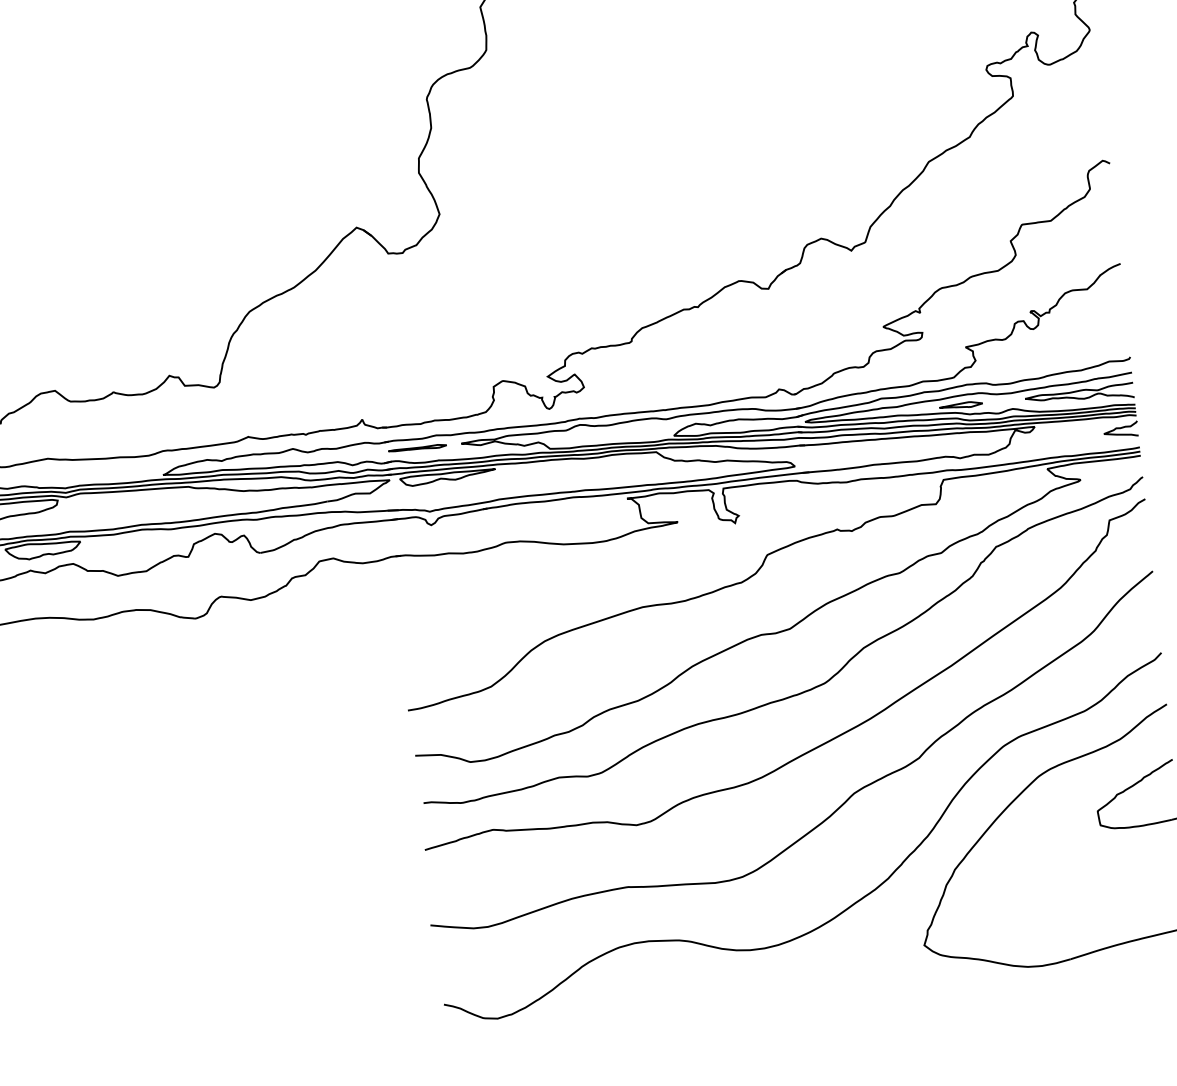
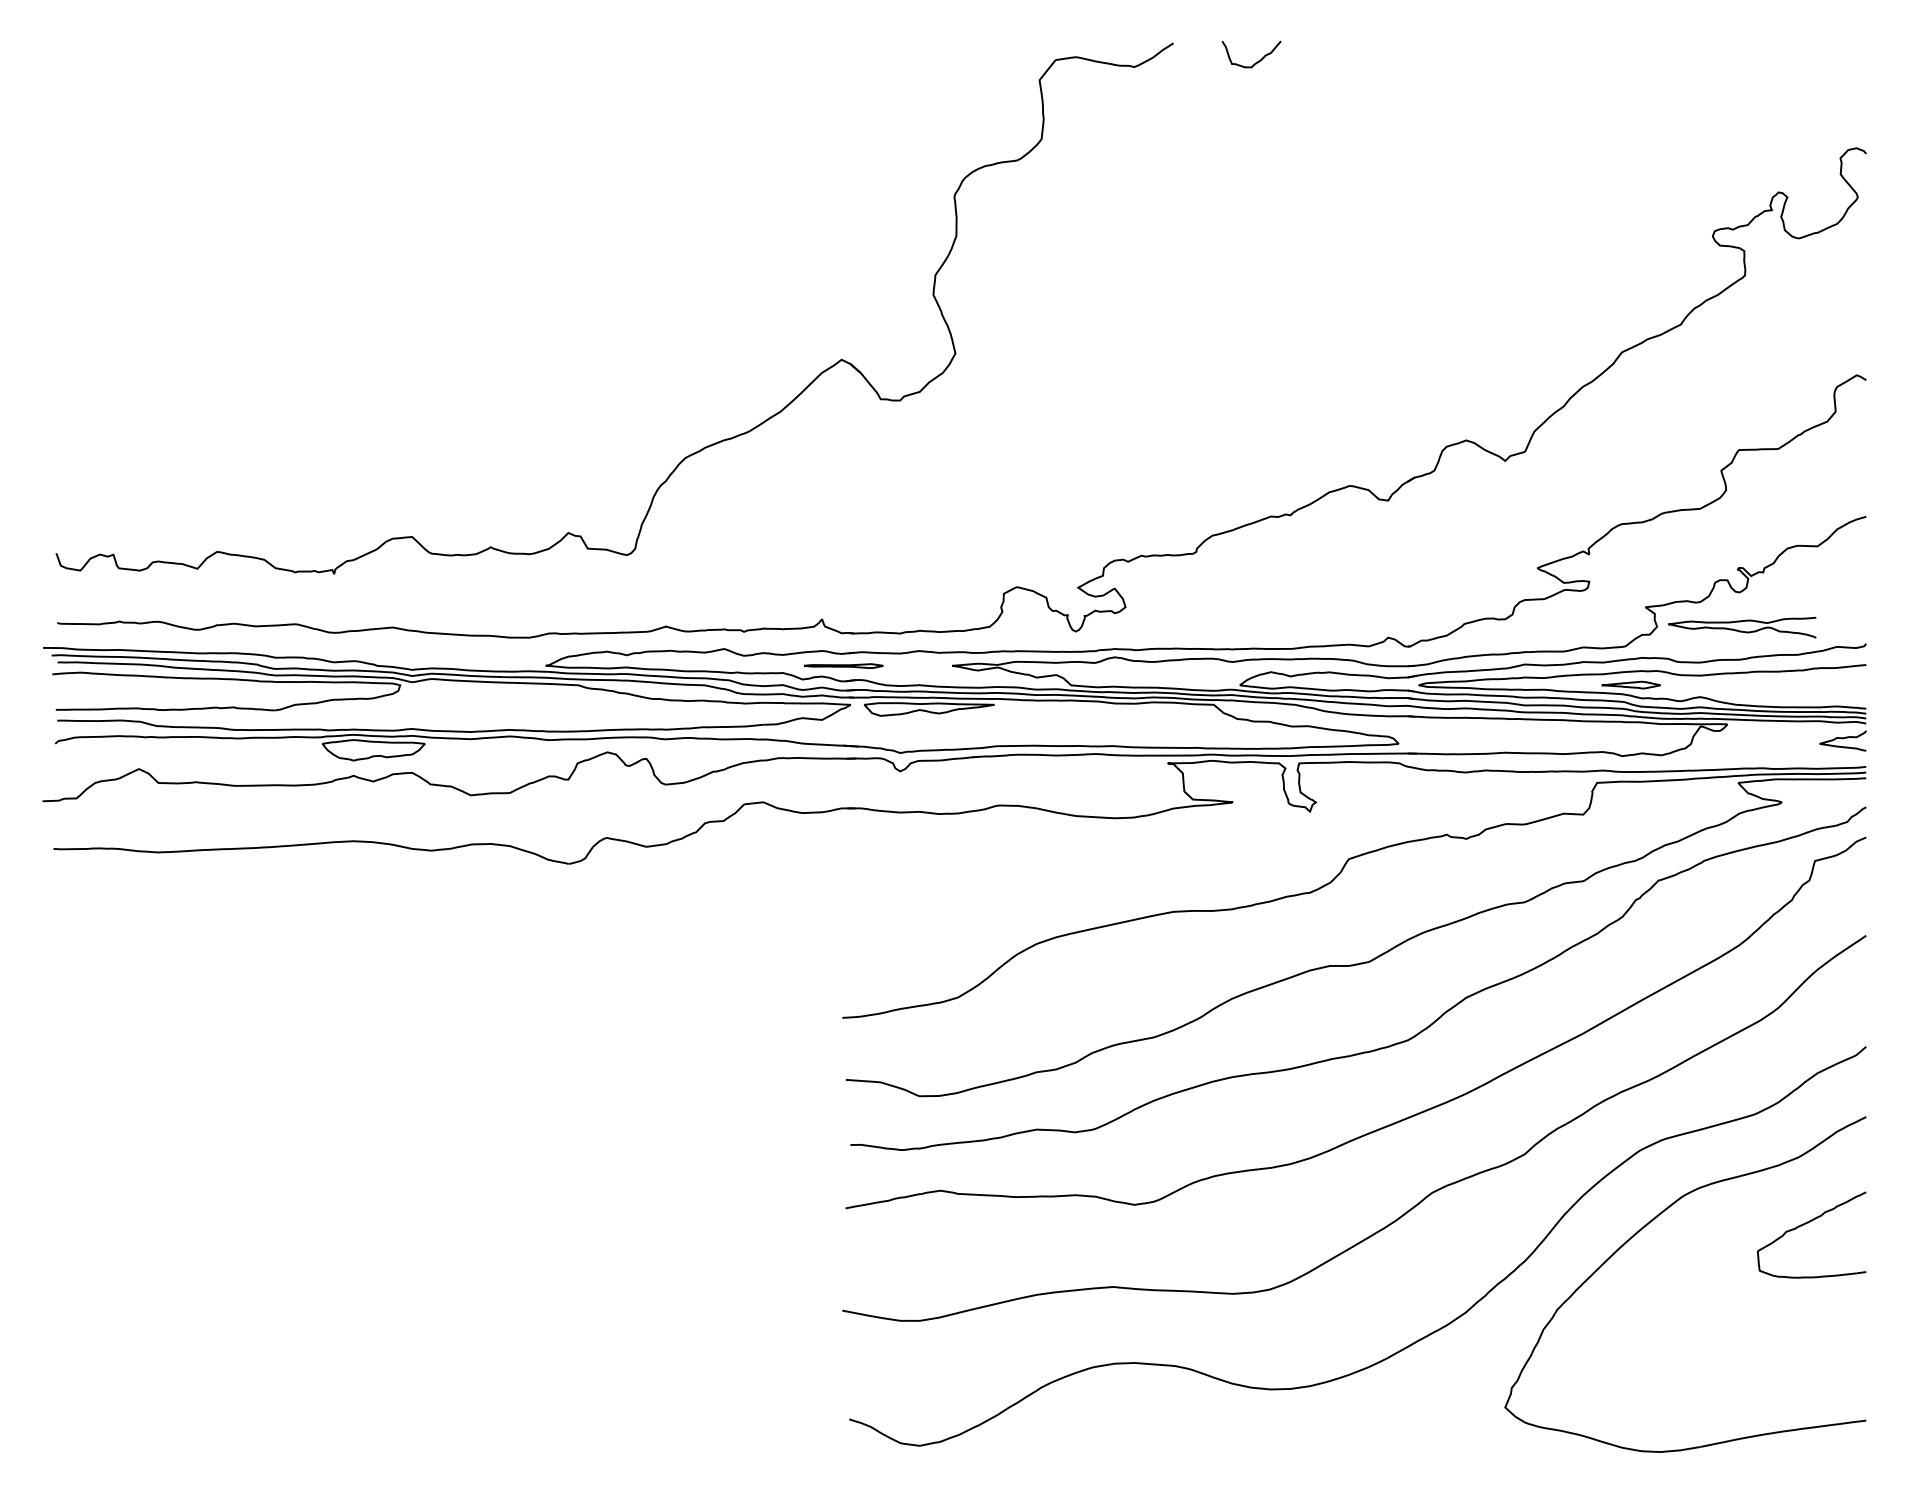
curve: (1079, 397) -> (1742, 630), moved
part: (417, 448) -> (843, 665), moved

